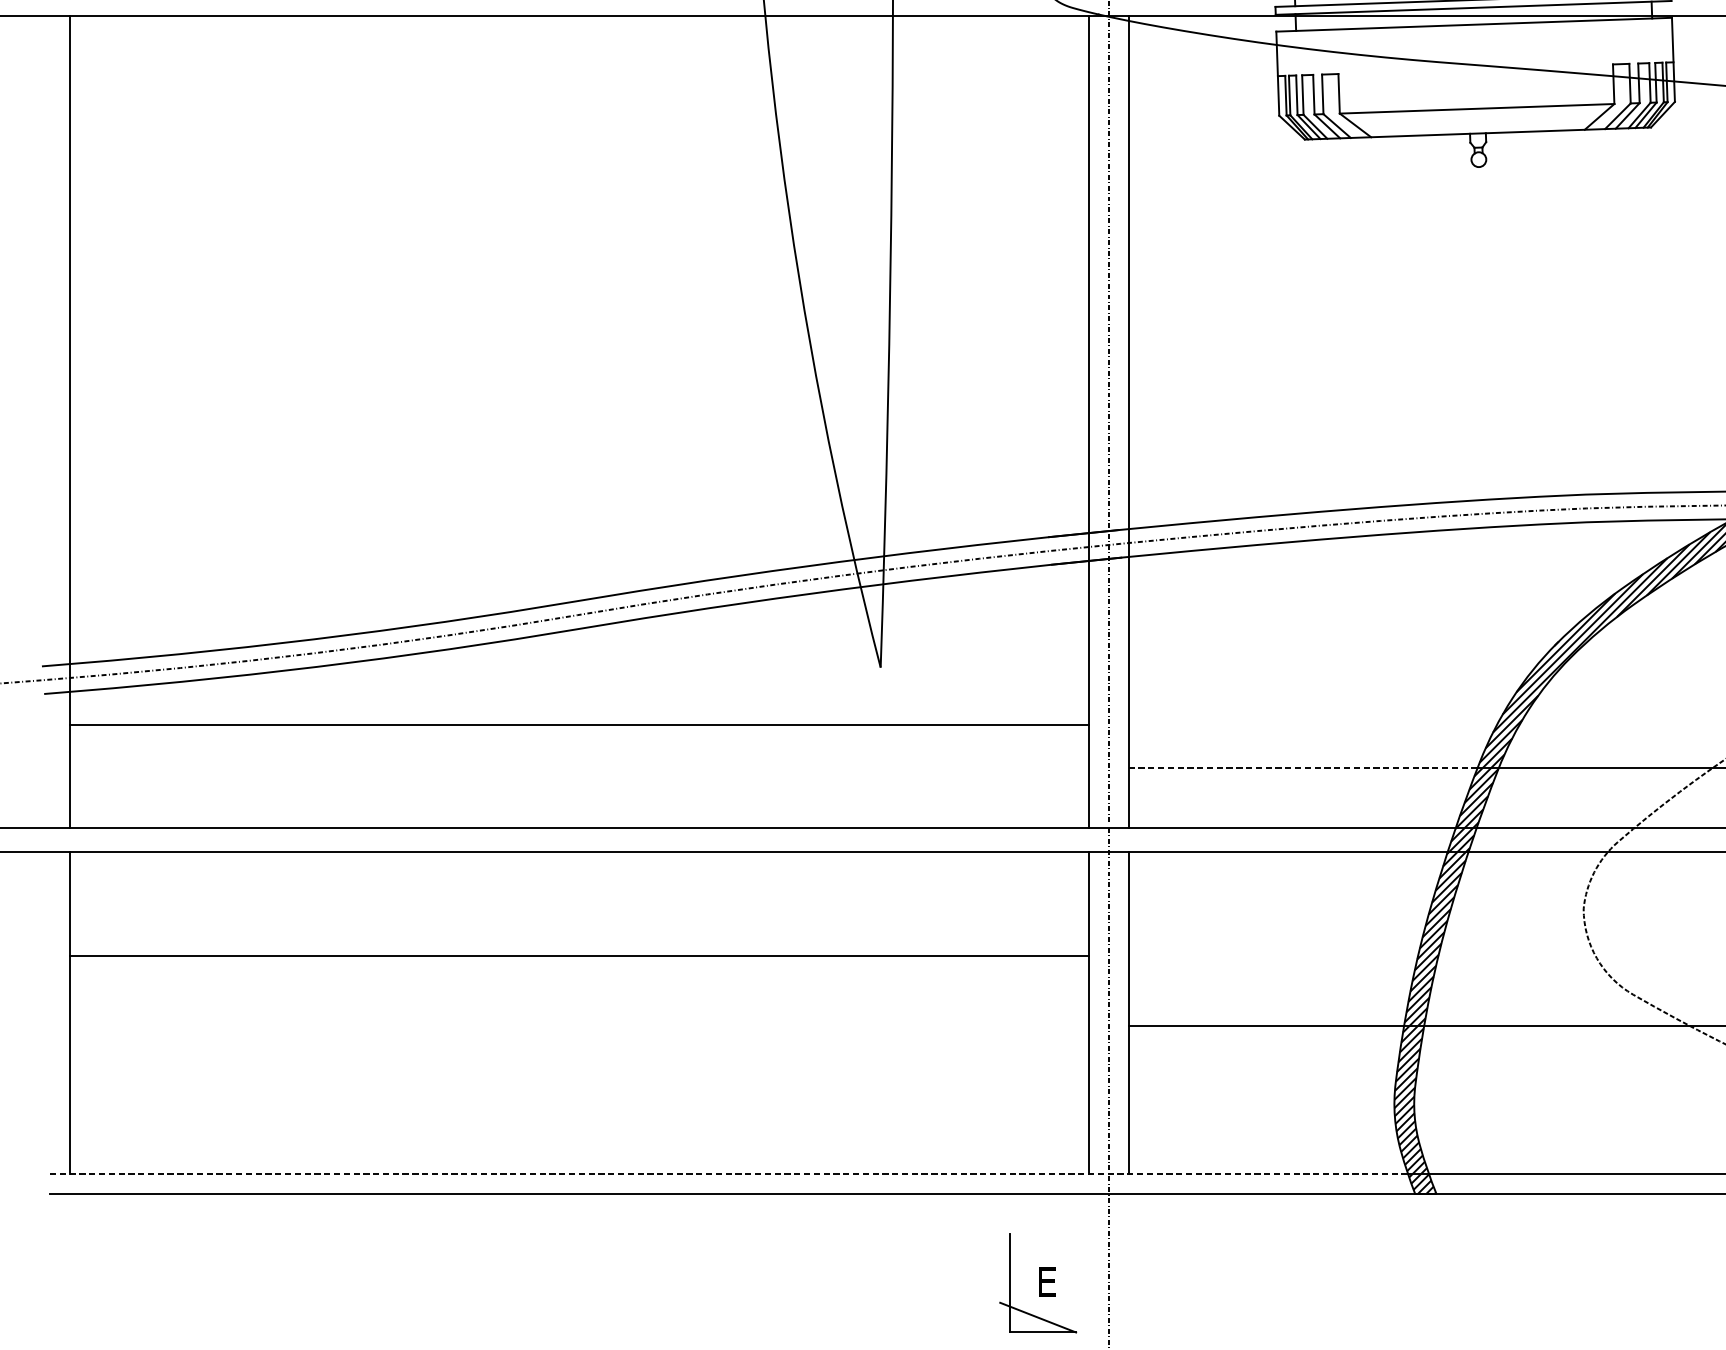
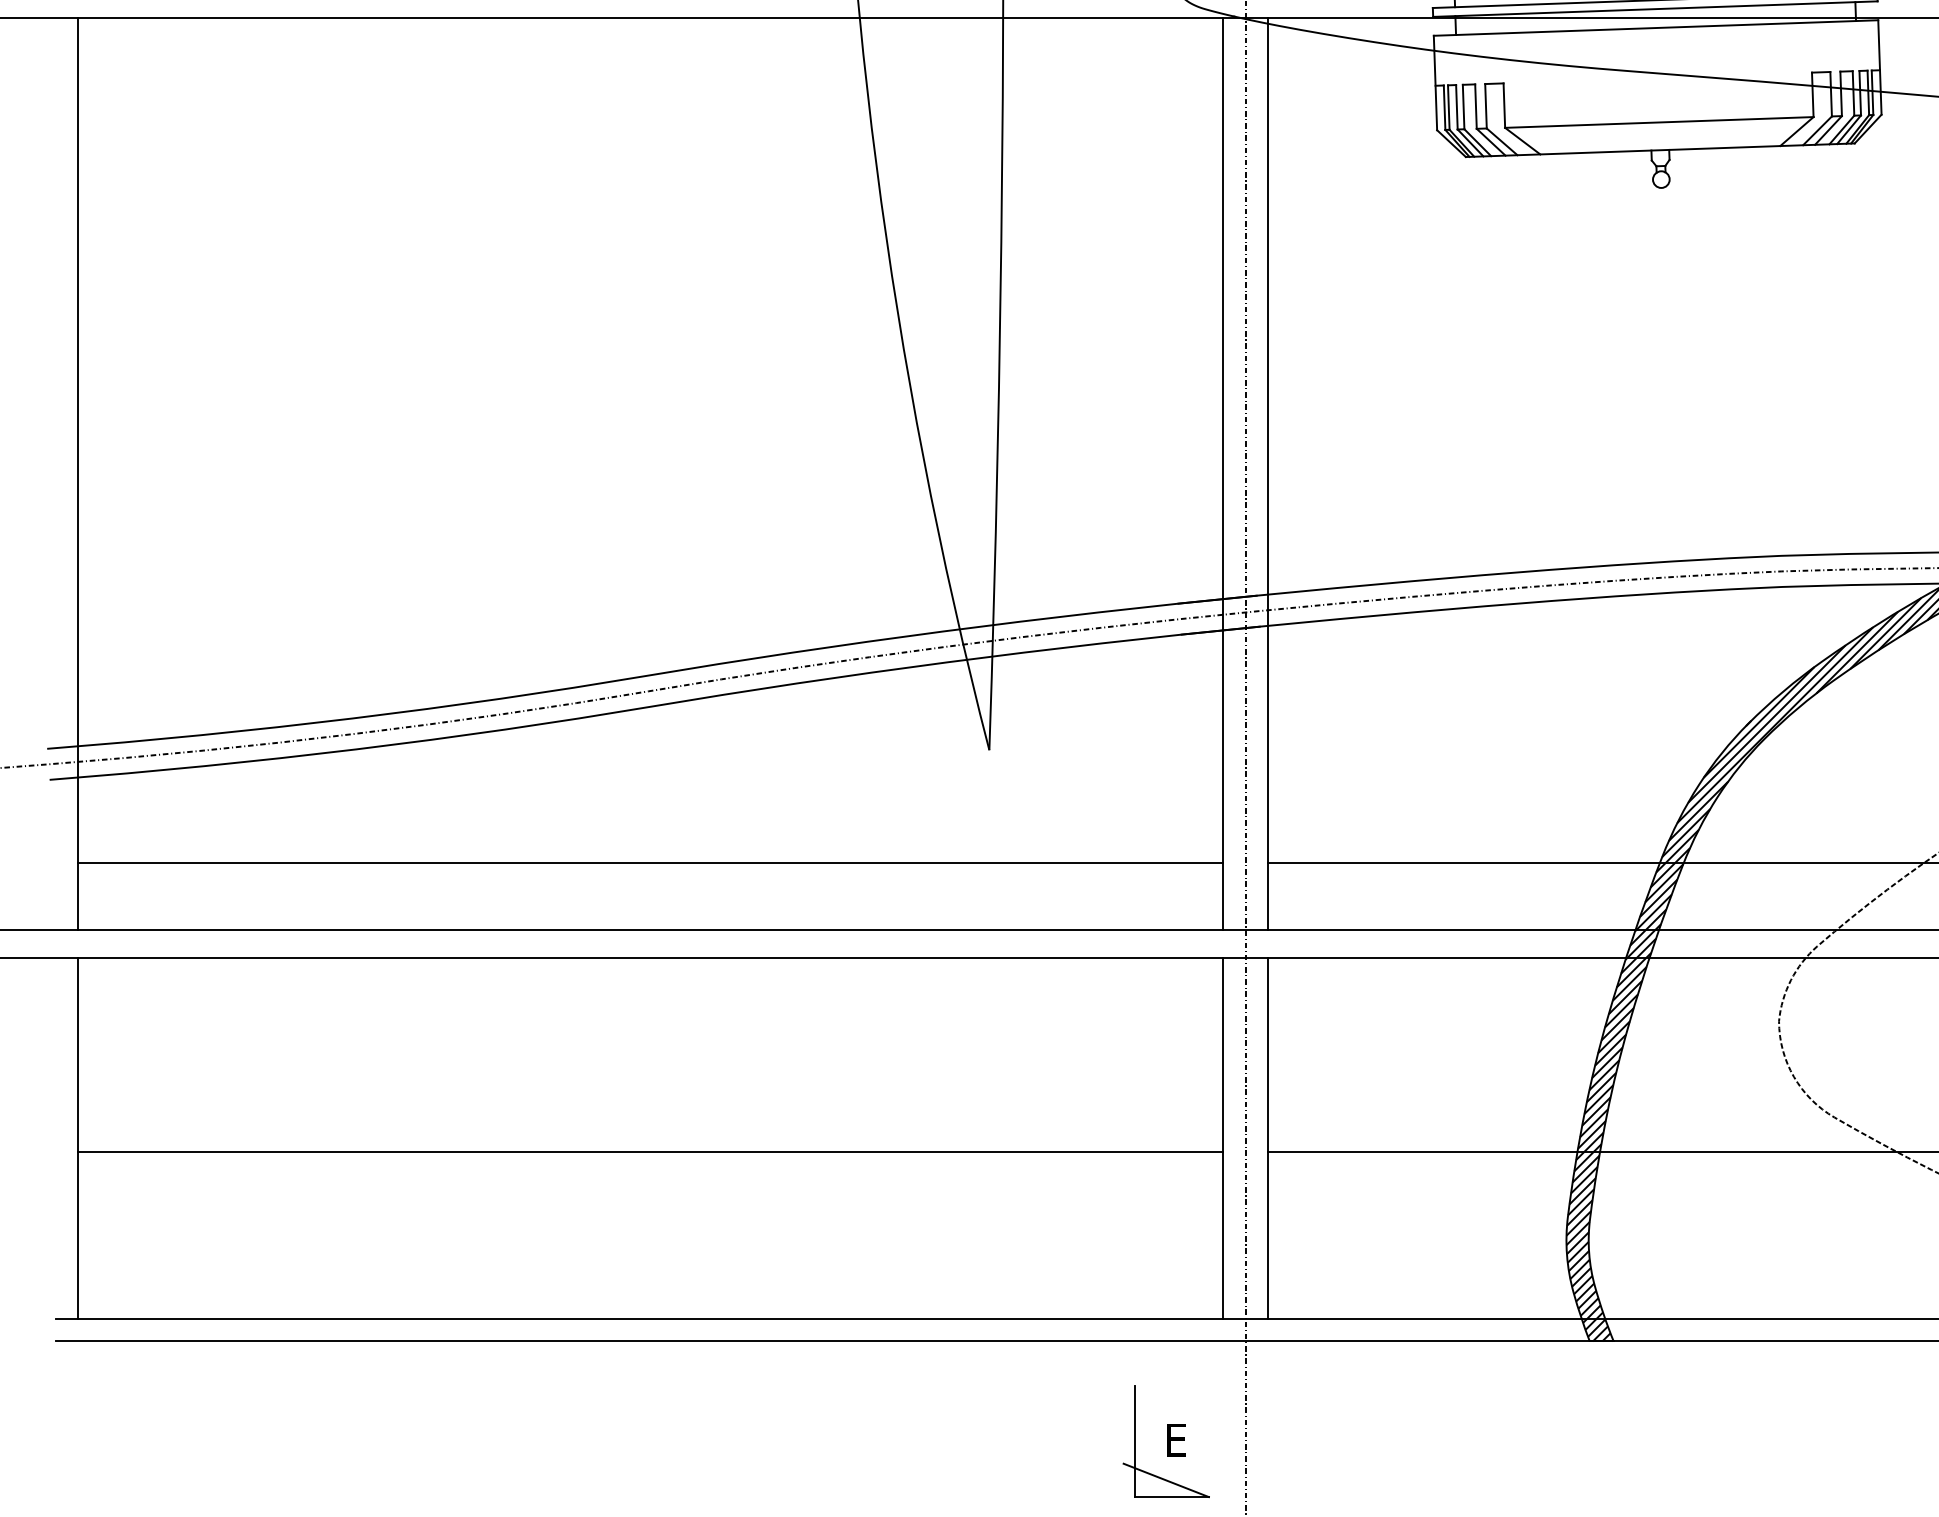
line: (579, 724) -> (650, 863), moved
line: (1302, 768) -> (1463, 863), dashed -> solid
line: (579, 956) -> (650, 1152), moved
line: (728, 1174) -> (818, 1319), dashed -> solid

